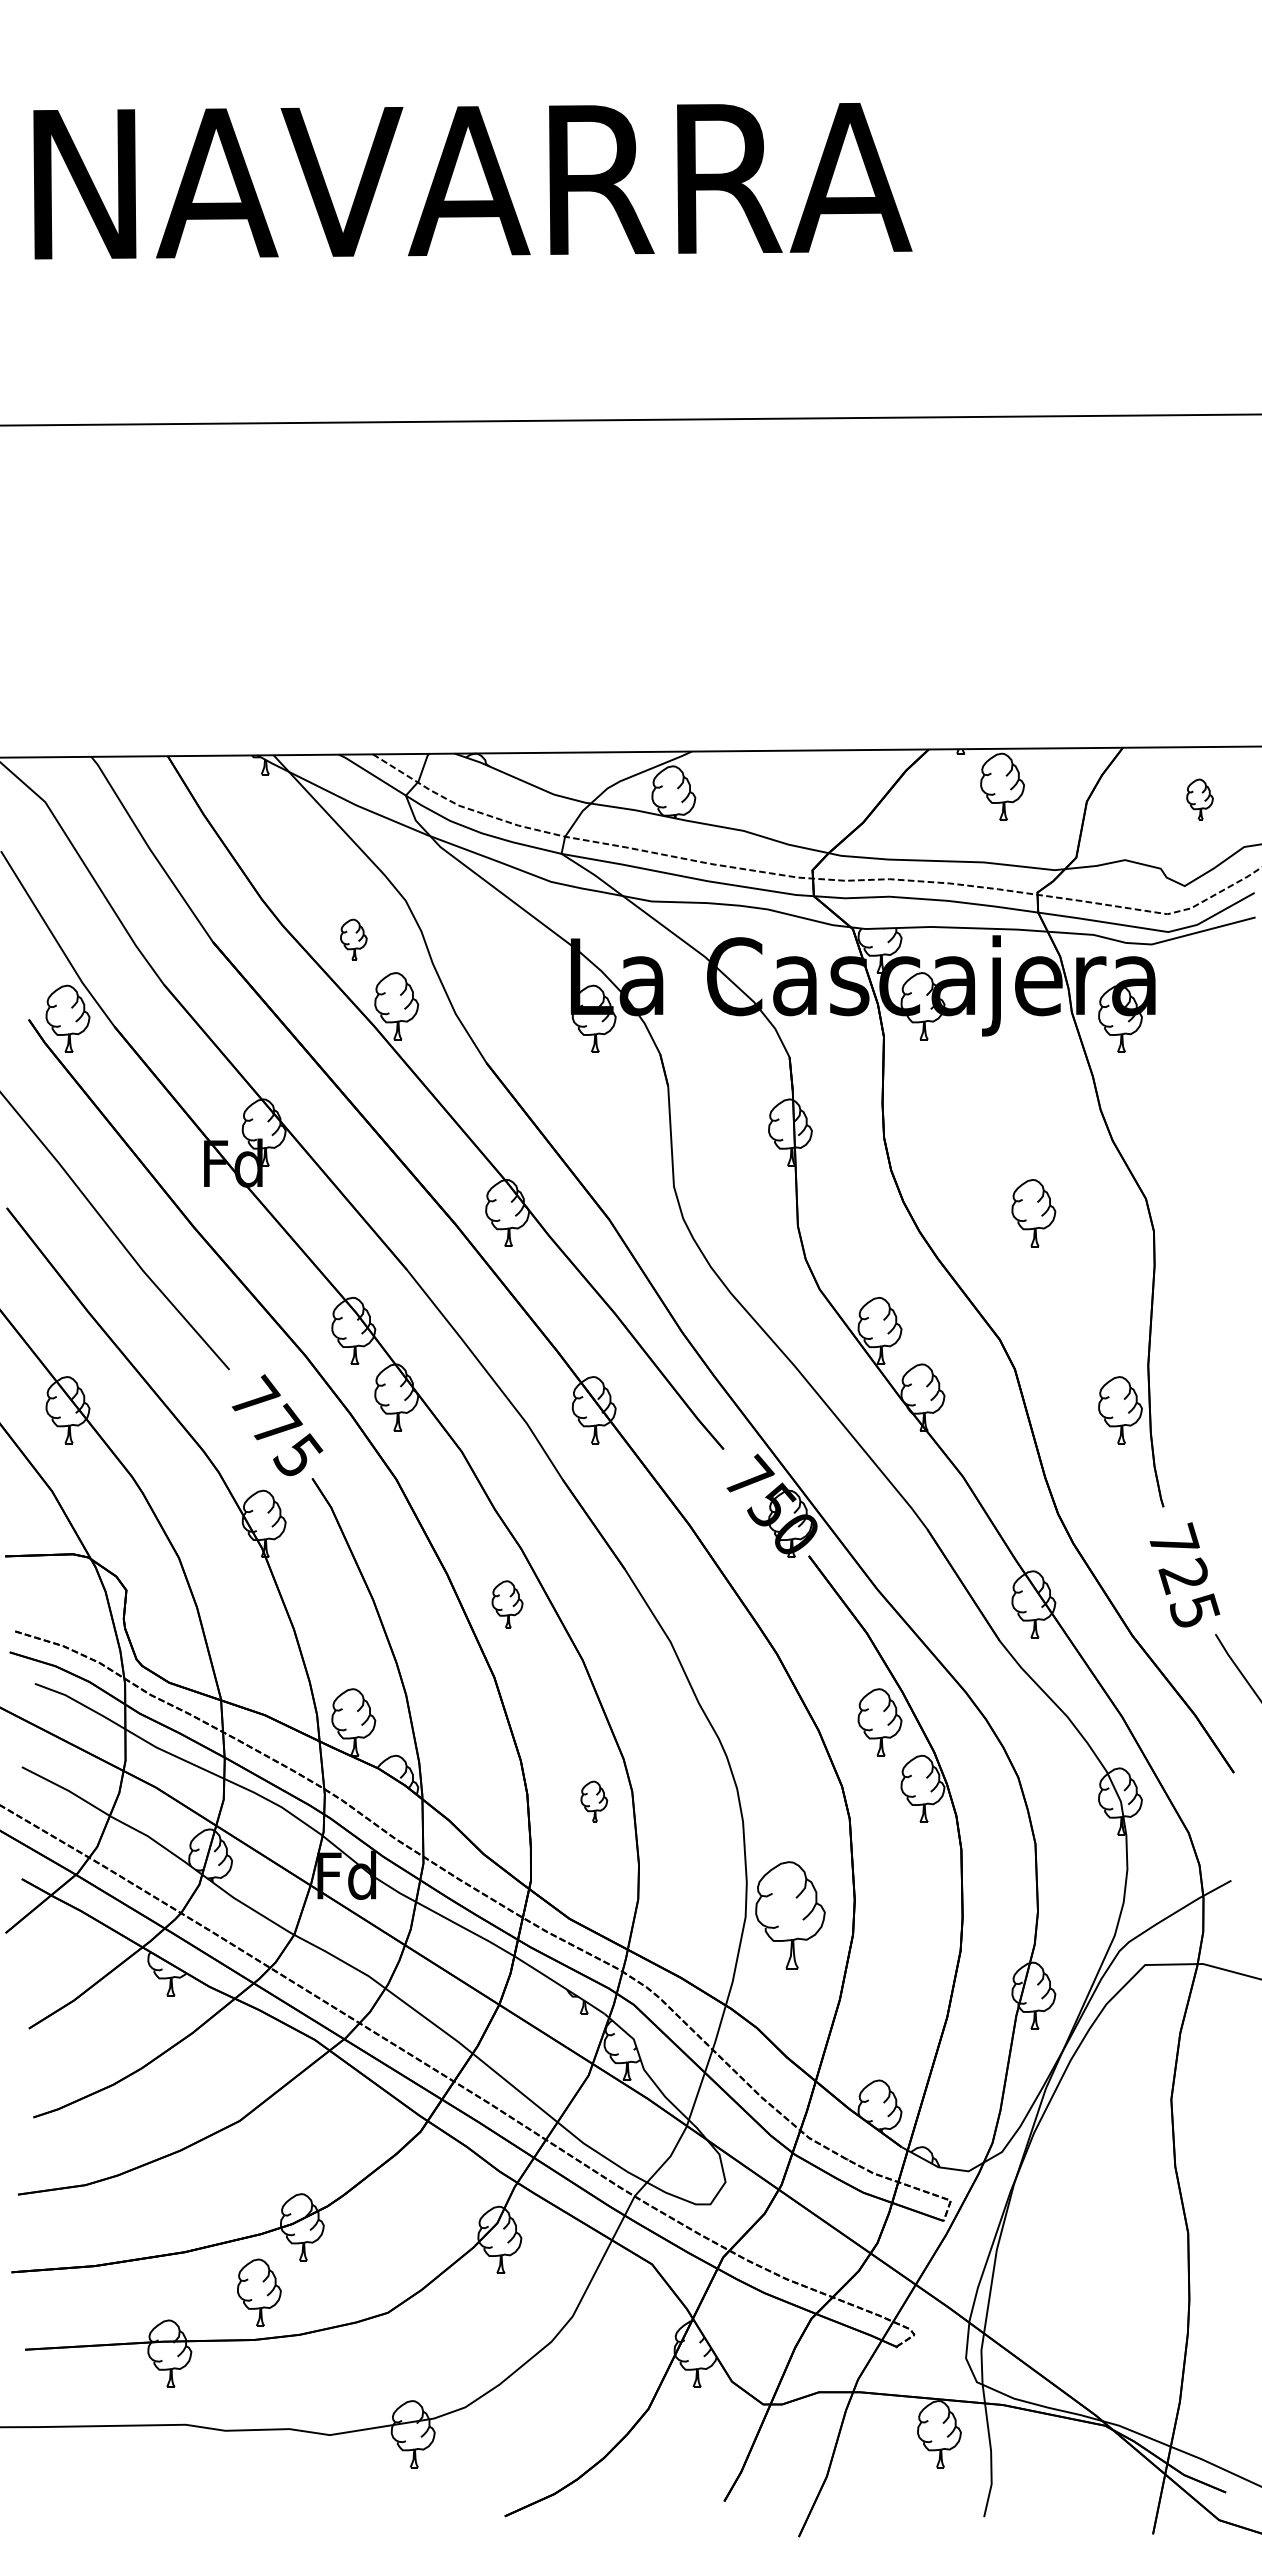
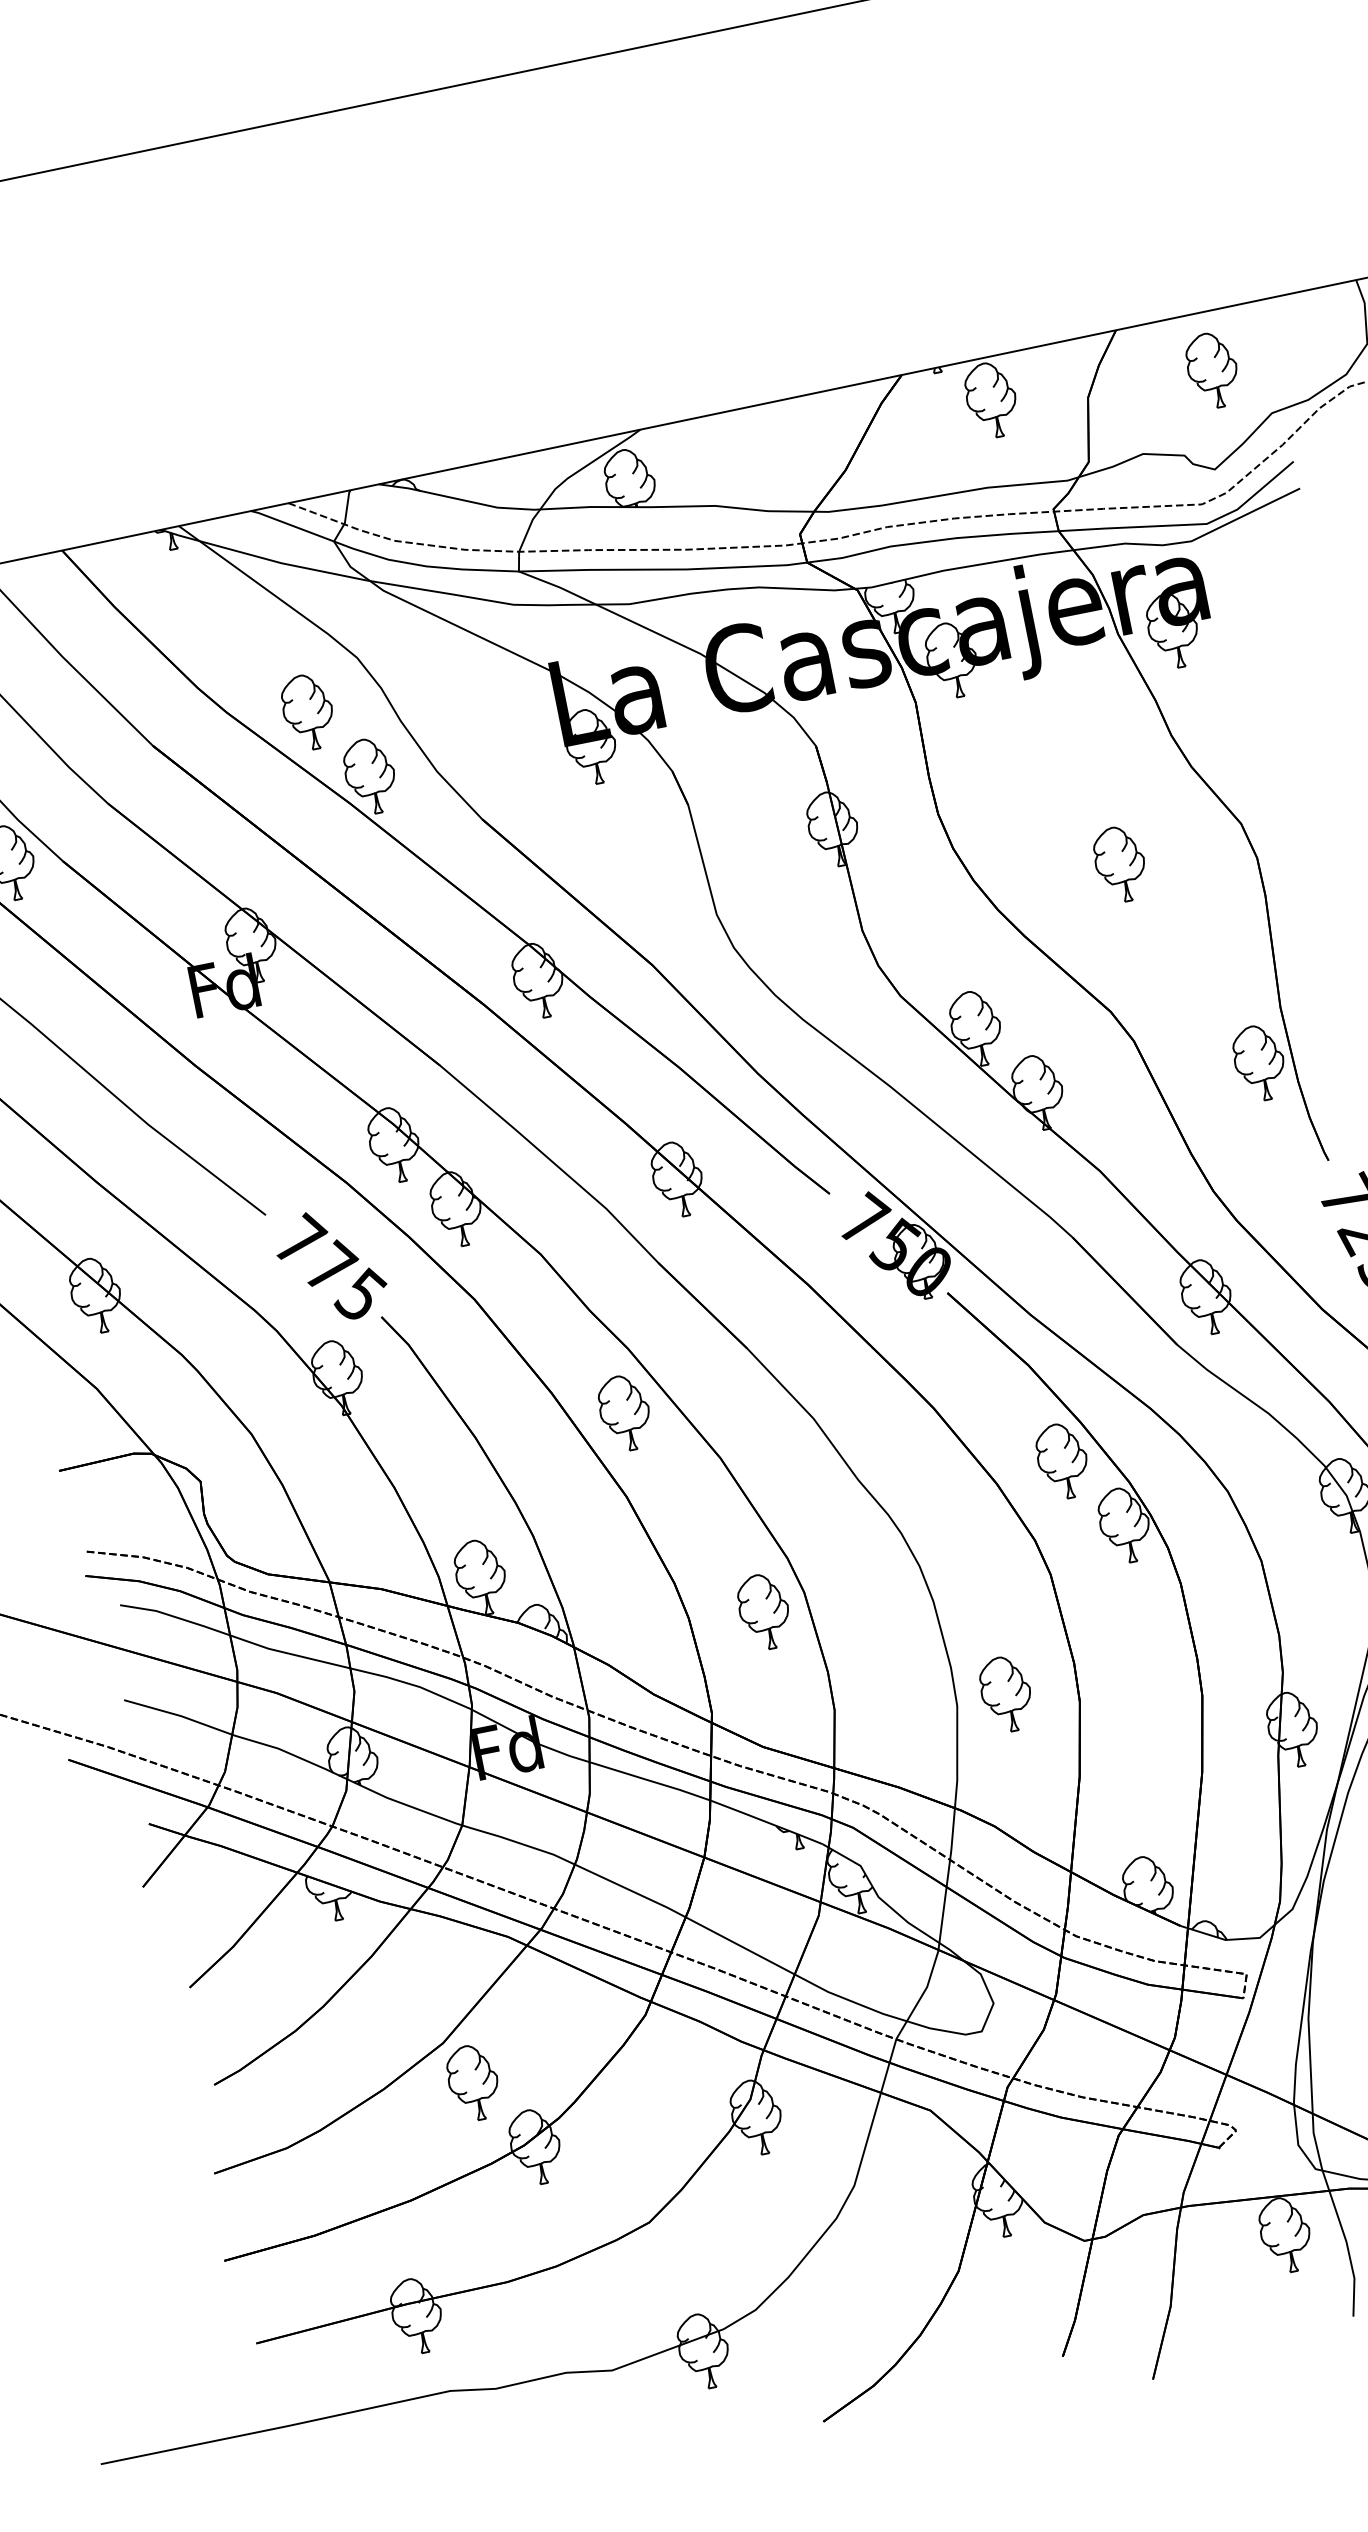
part: (1199, 799) -> (1212, 370), size x1.67
part: (353, 939) -> (307, 712), size x1.67
part: (507, 1604) -> (624, 1413), size x1.43
part: (594, 1801) -> (764, 1611), size x1.67
part: (790, 1915) -> (1006, 1694), size x0.62
part: (259, 2292) -> (473, 2082), moved

